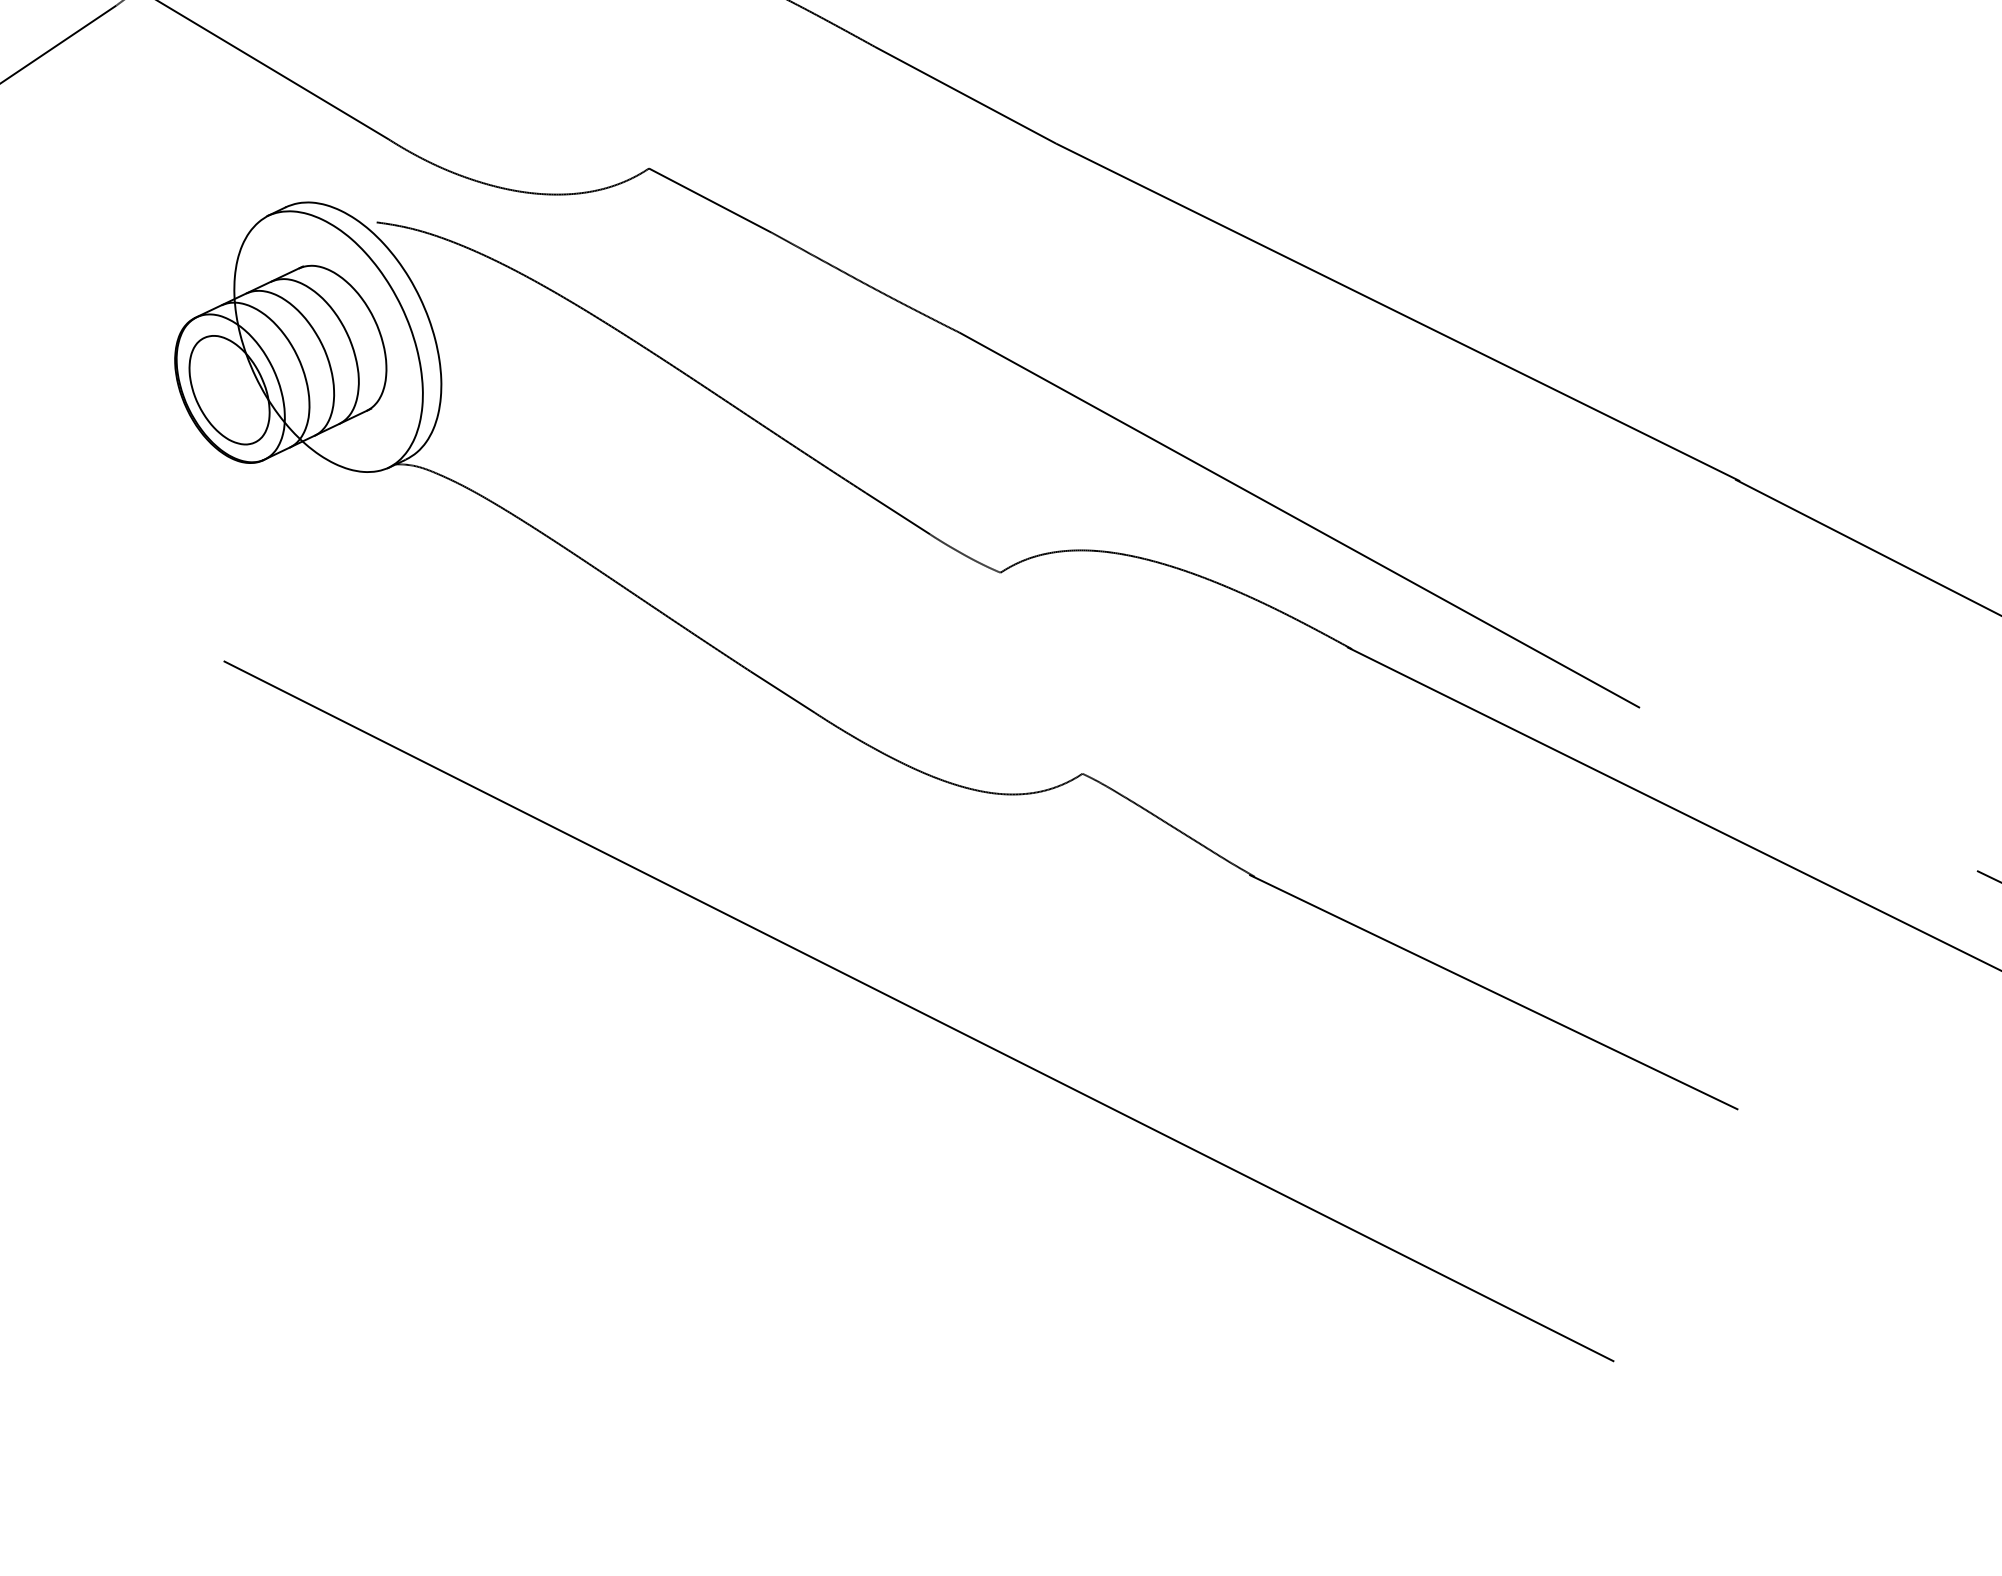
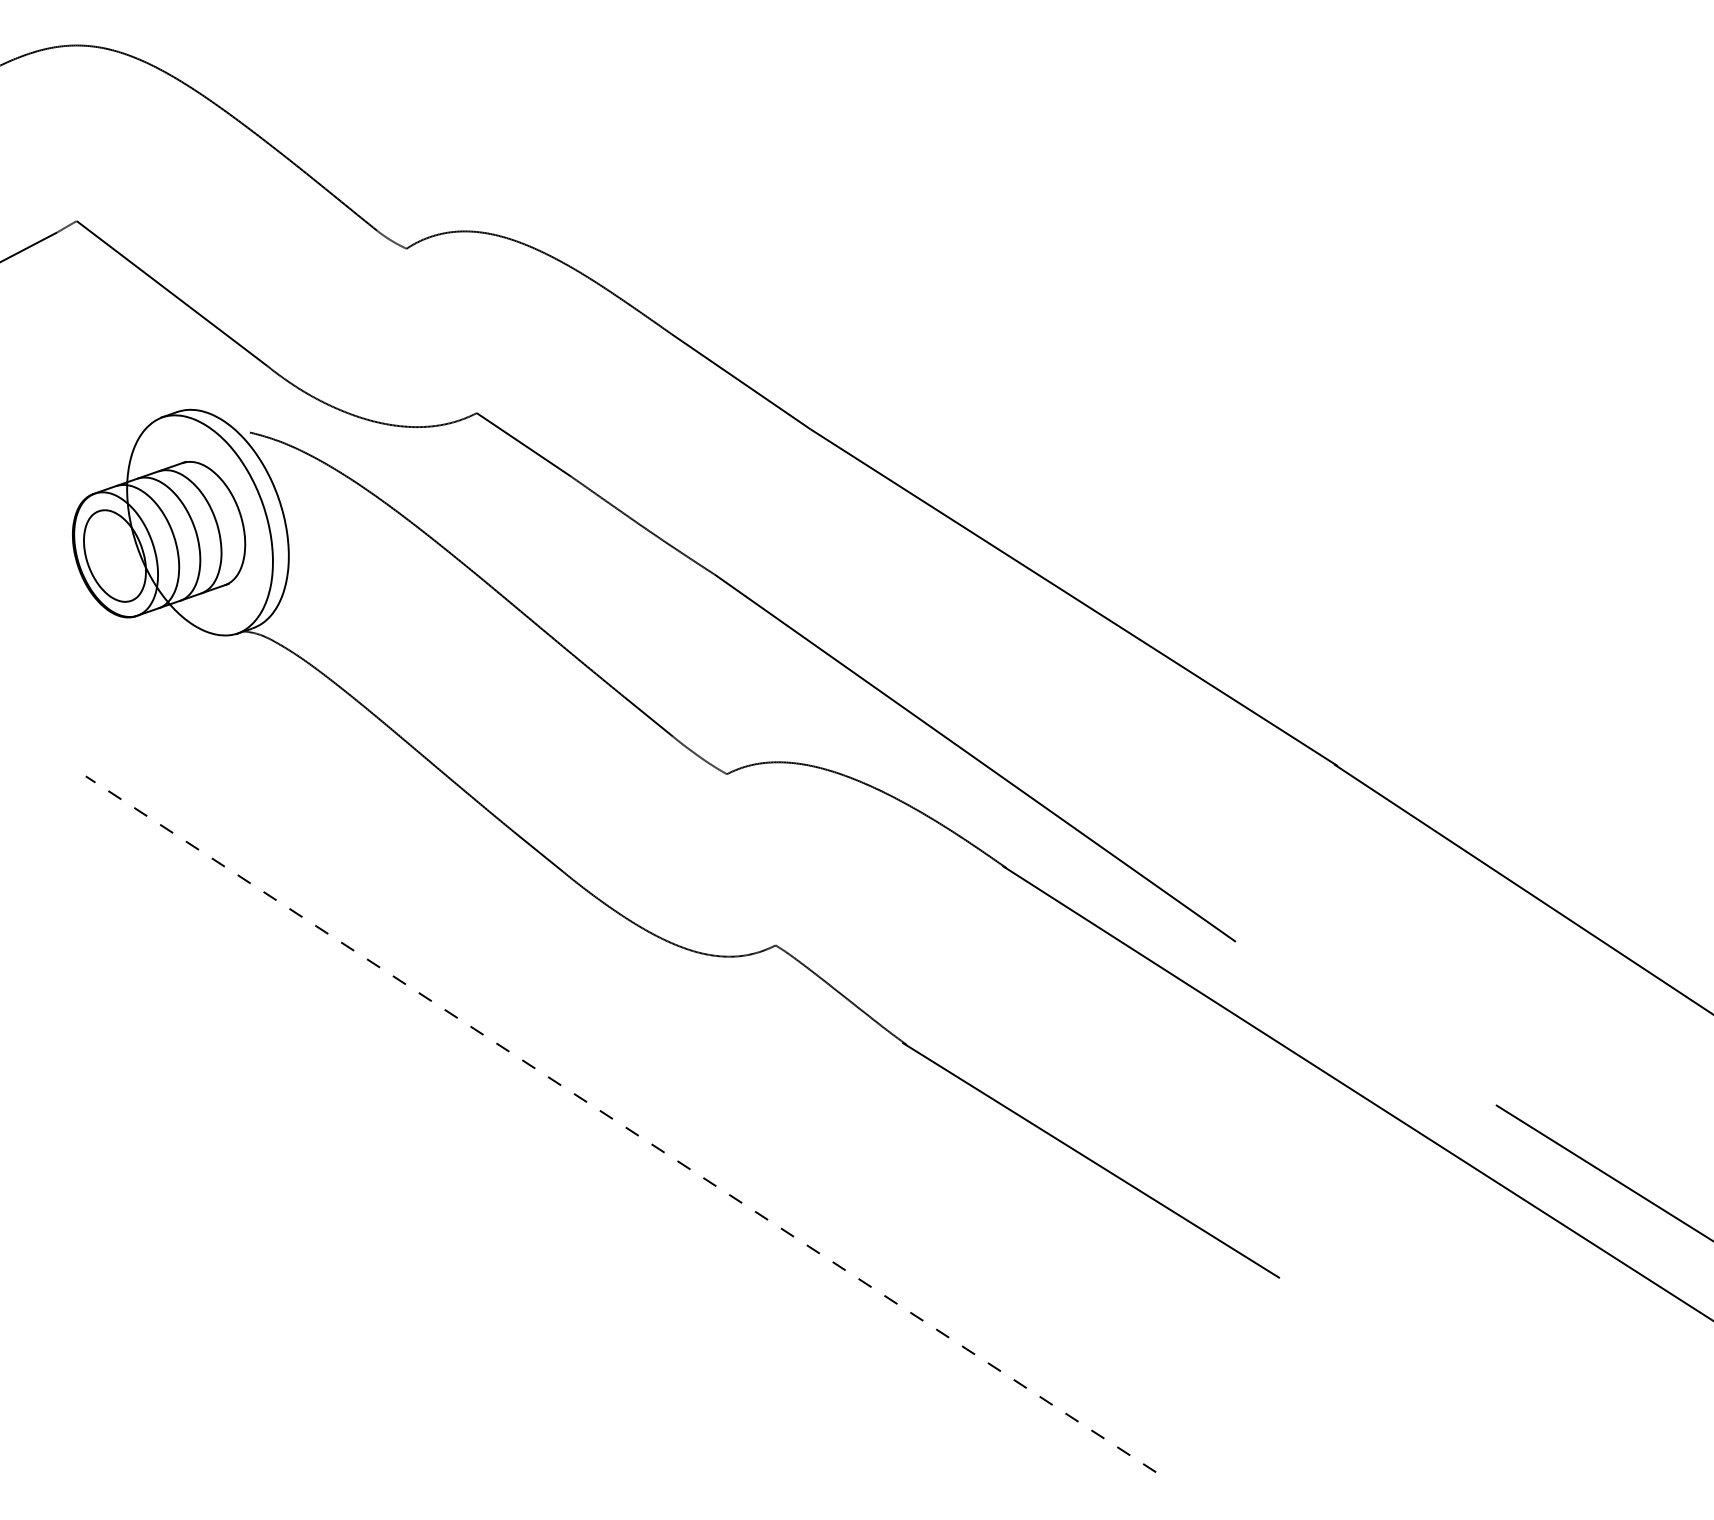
line: (918, 1011) -> (620, 1124), solid -> dashed

